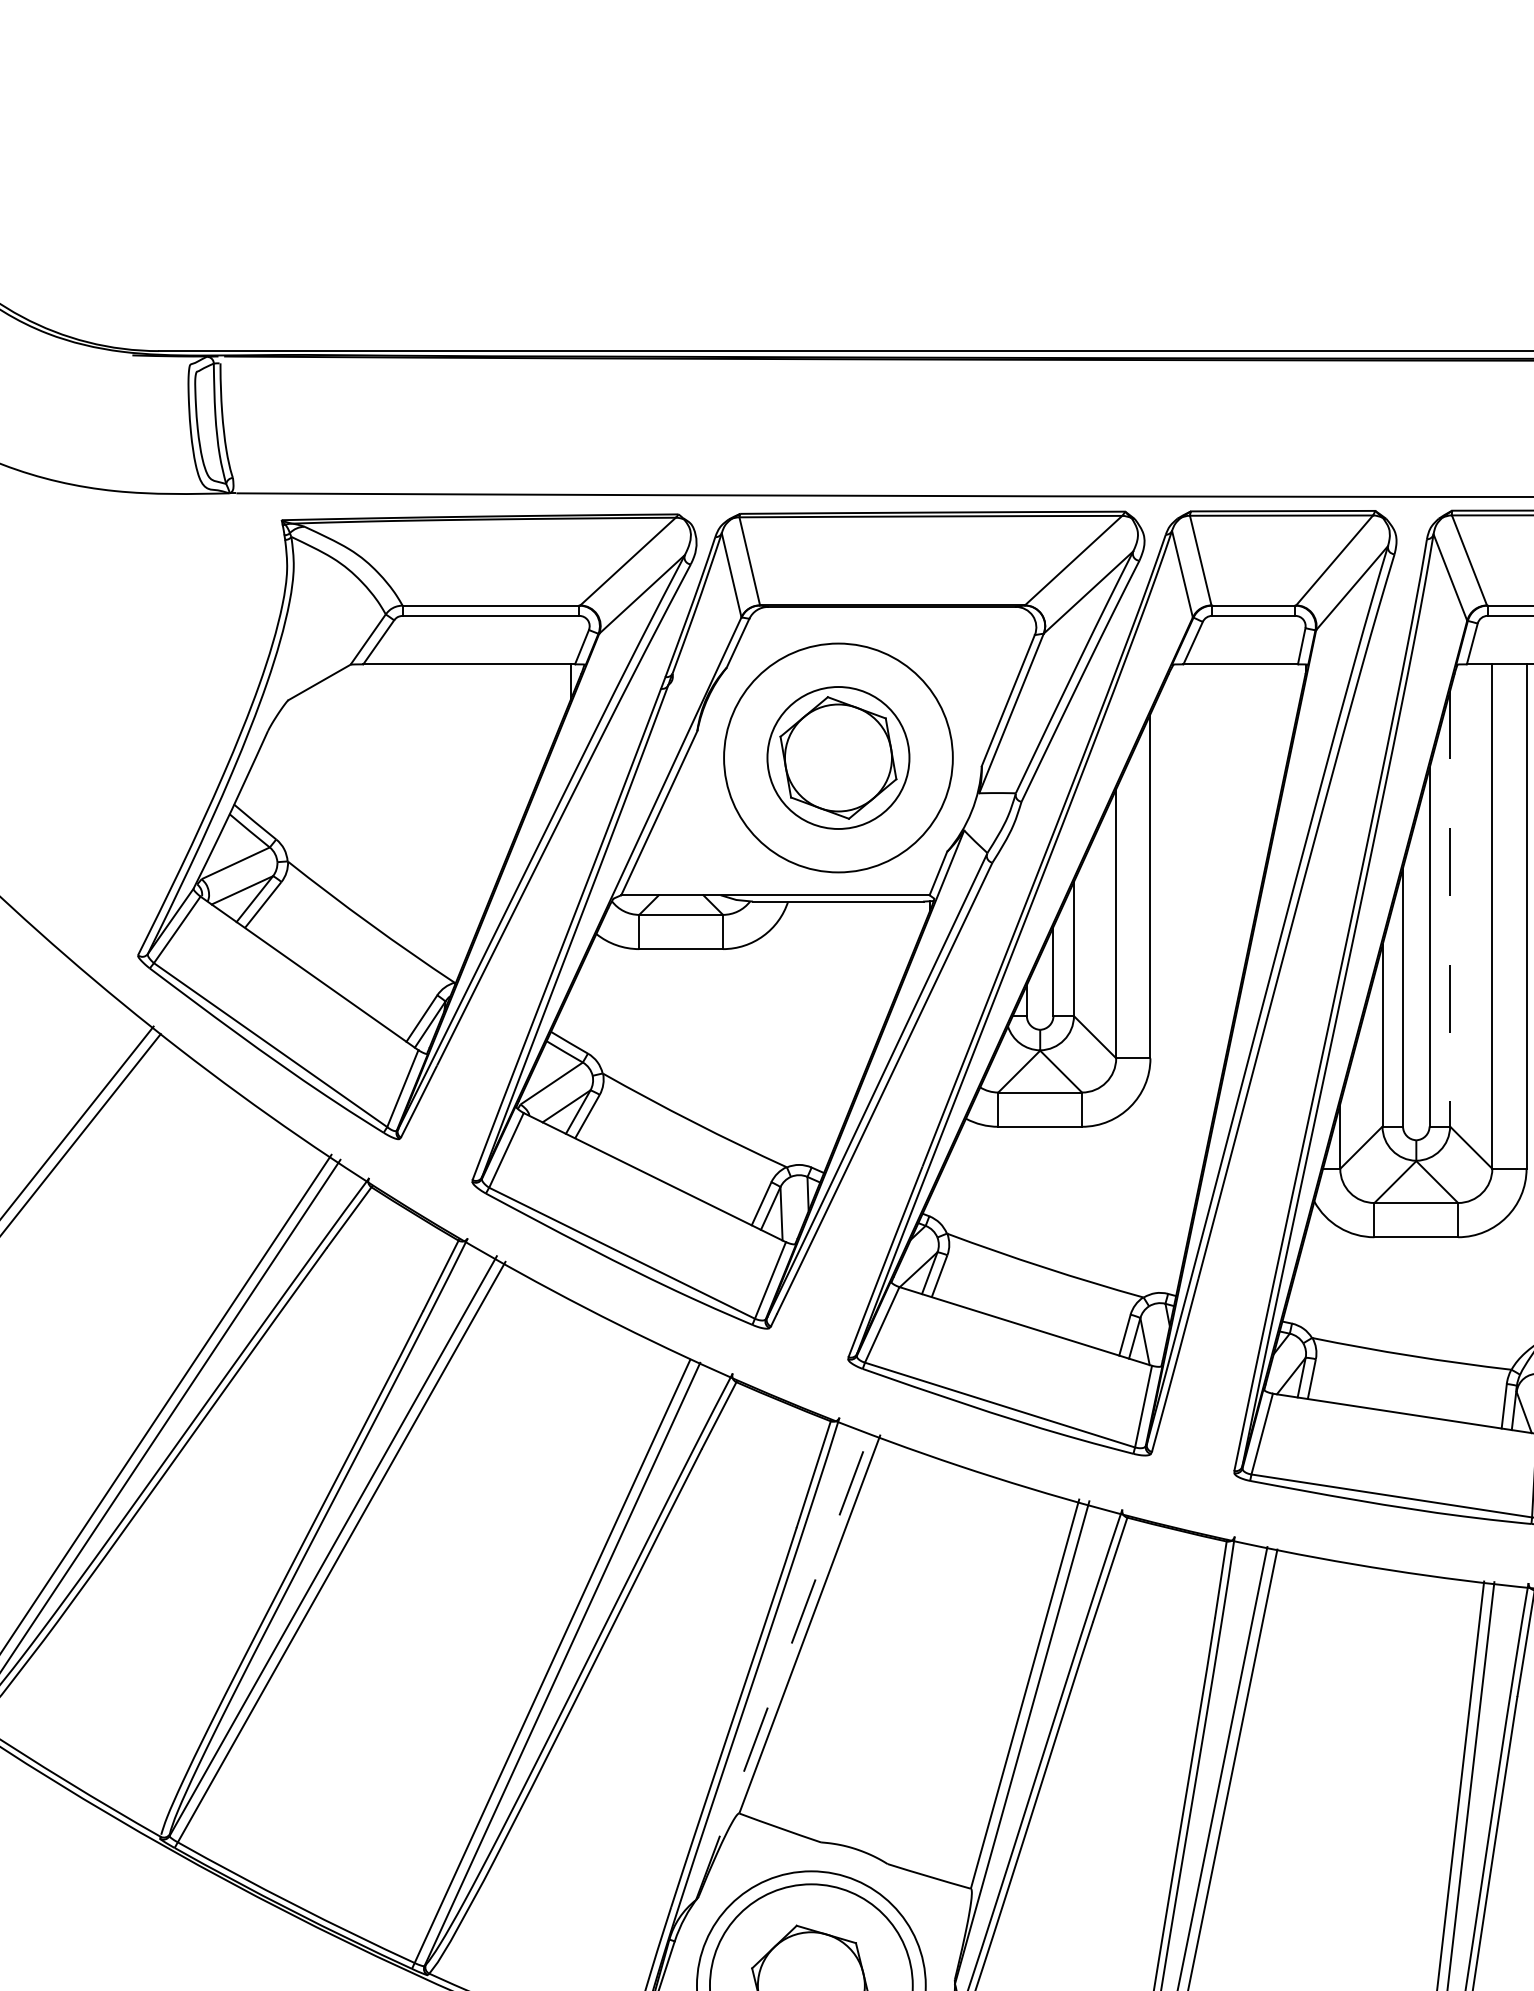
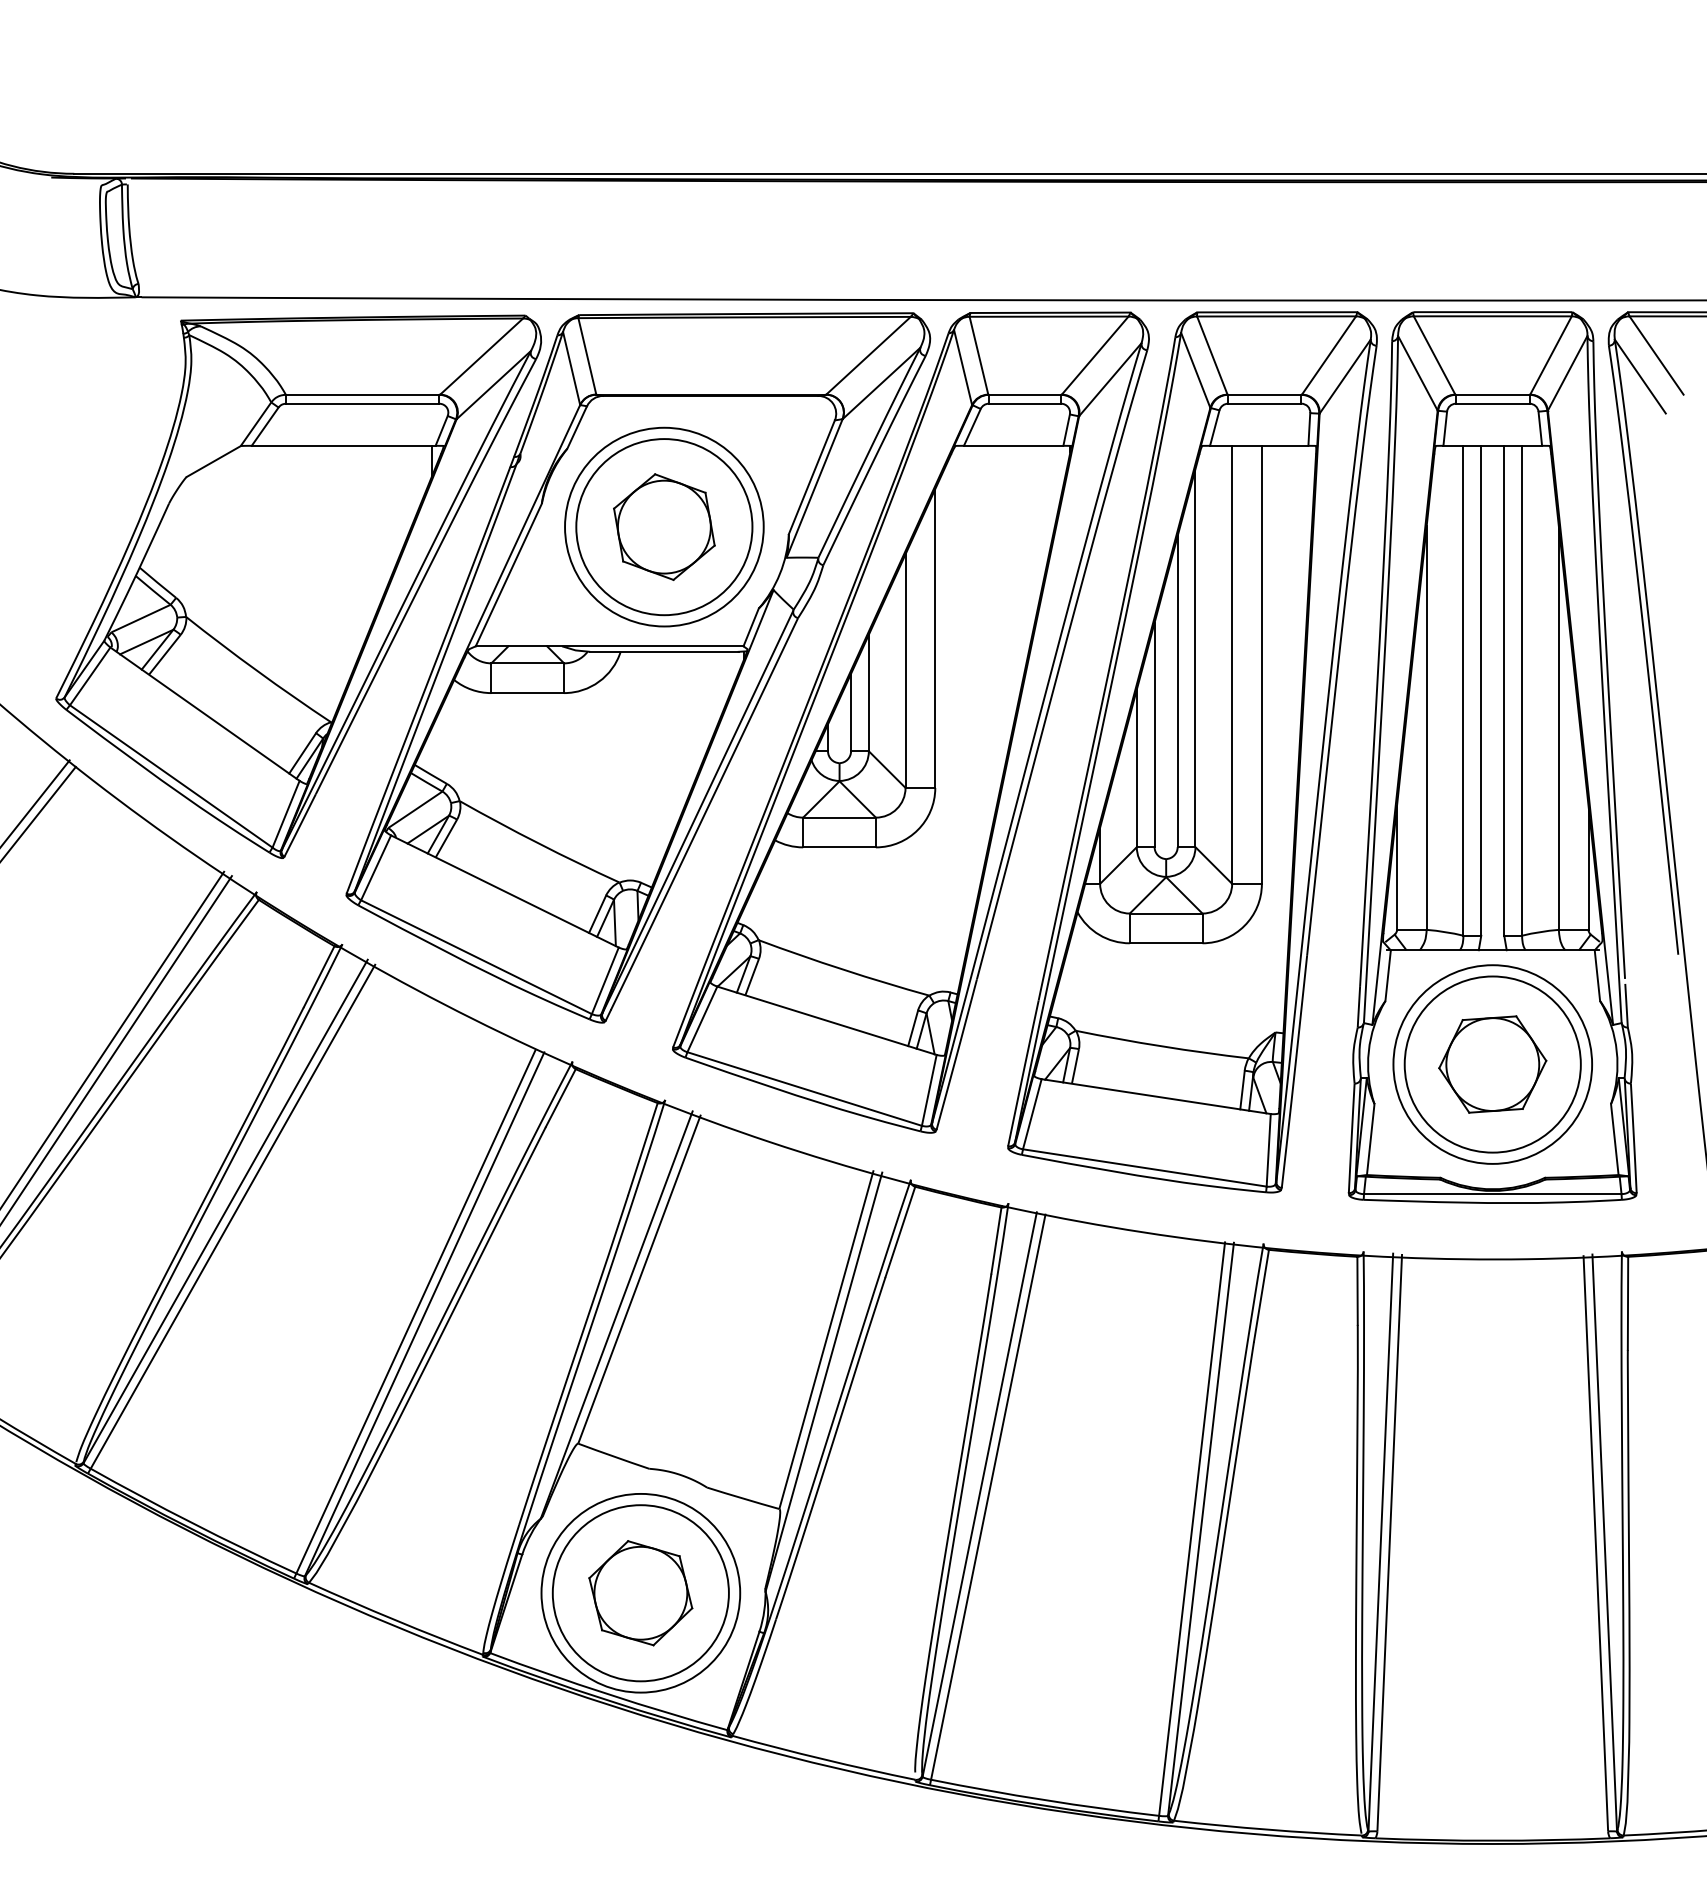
circle: (838, 758) -> (664, 527), size x1.43
line: (1450, 909) -> (1195, 658), dashed -> solid
line: (783, 1664) -> (616, 1314), dashed -> solid

